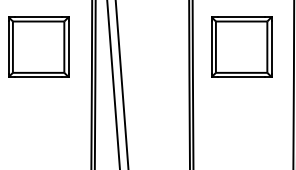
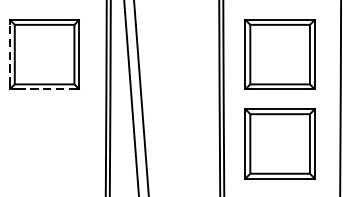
line: (8, 47) -> (9, 54), solid -> dashed
line: (39, 77) -> (45, 89), solid -> dashed
part: (241, 123) -> (279, 143), added

